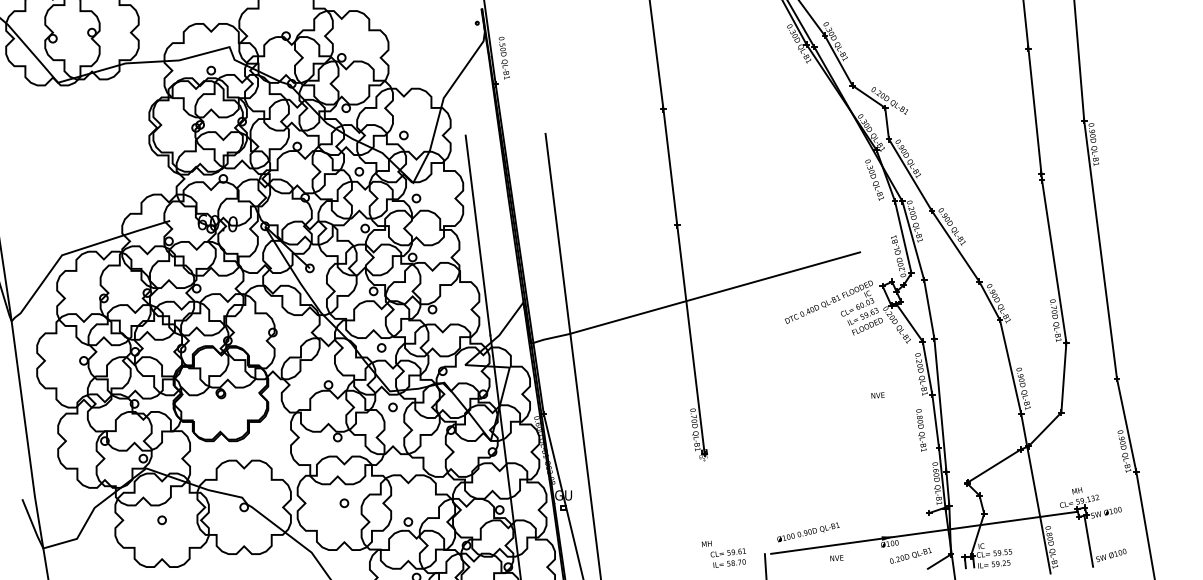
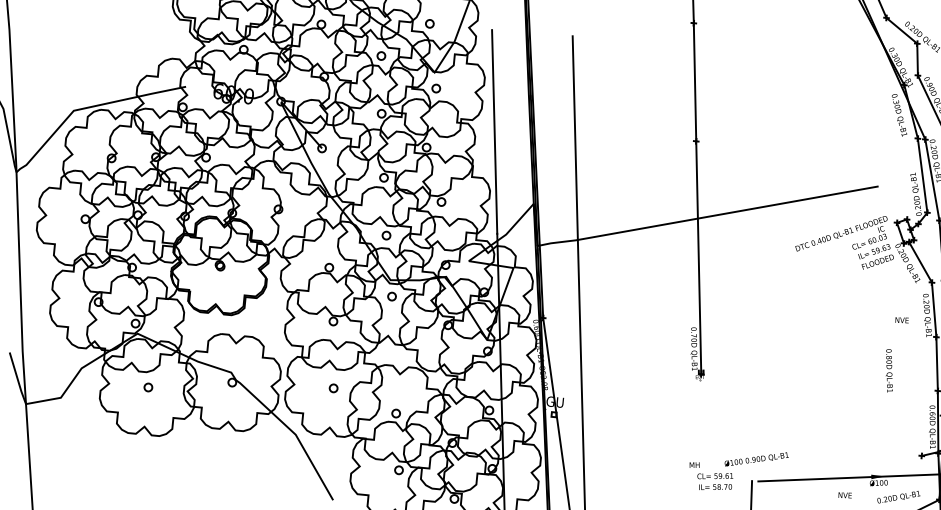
text: (877, 395) -> (901, 320), moved
text: (921, 430) -> (889, 370), moved
text: (808, 532) -> (756, 459), moved
text: (836, 558) -> (844, 495), moved

